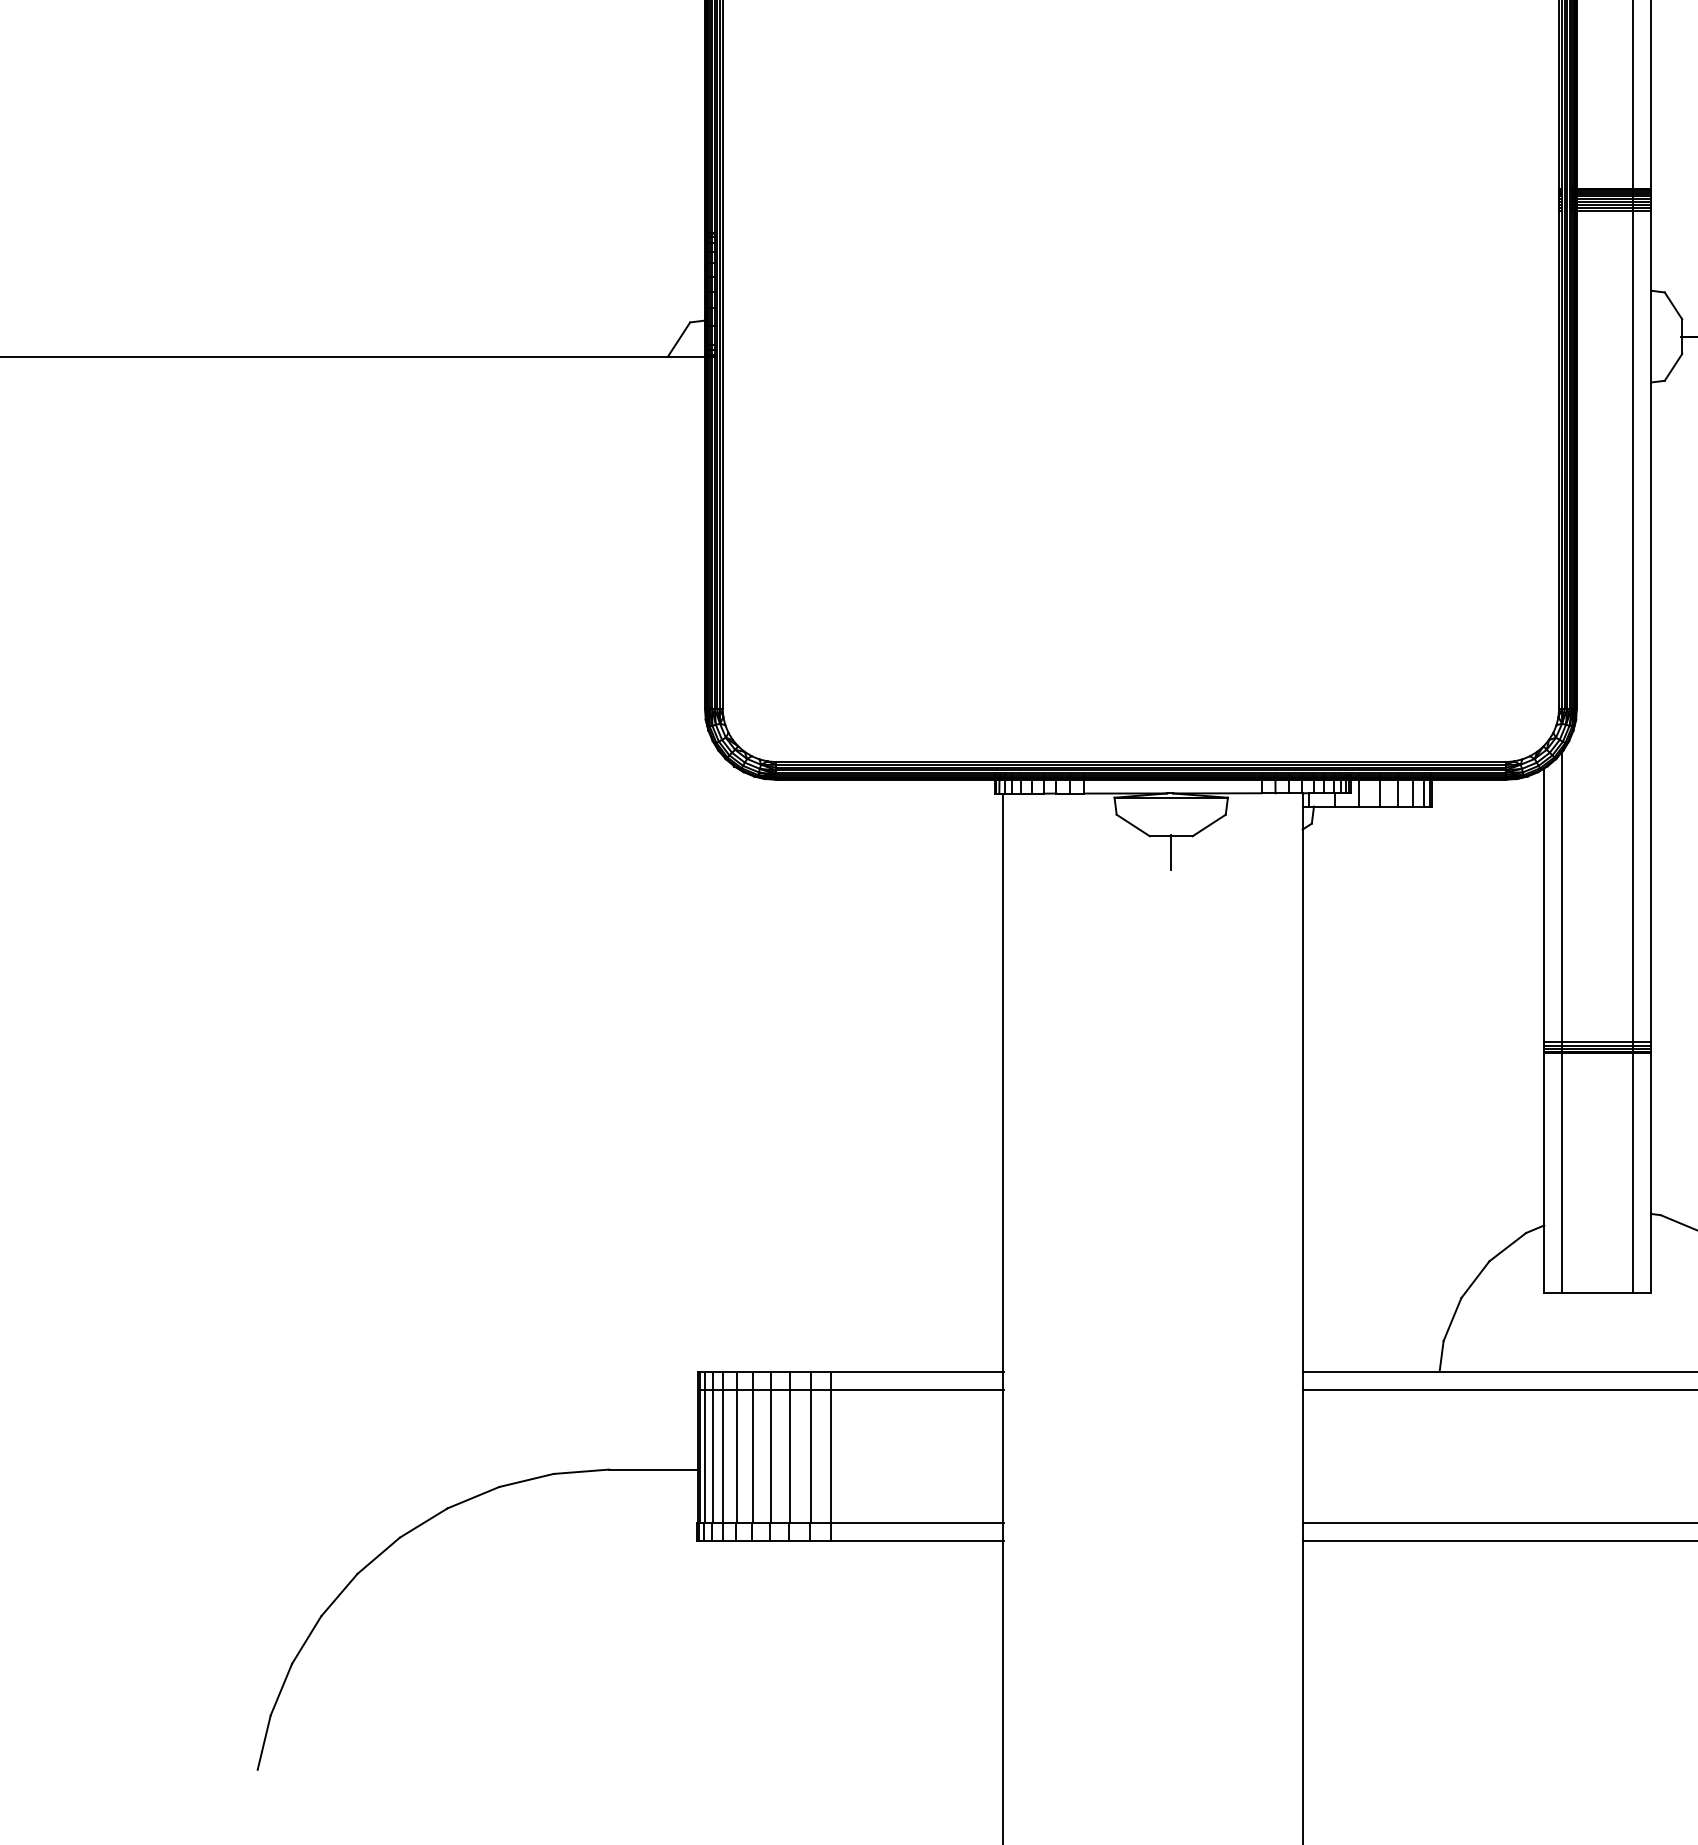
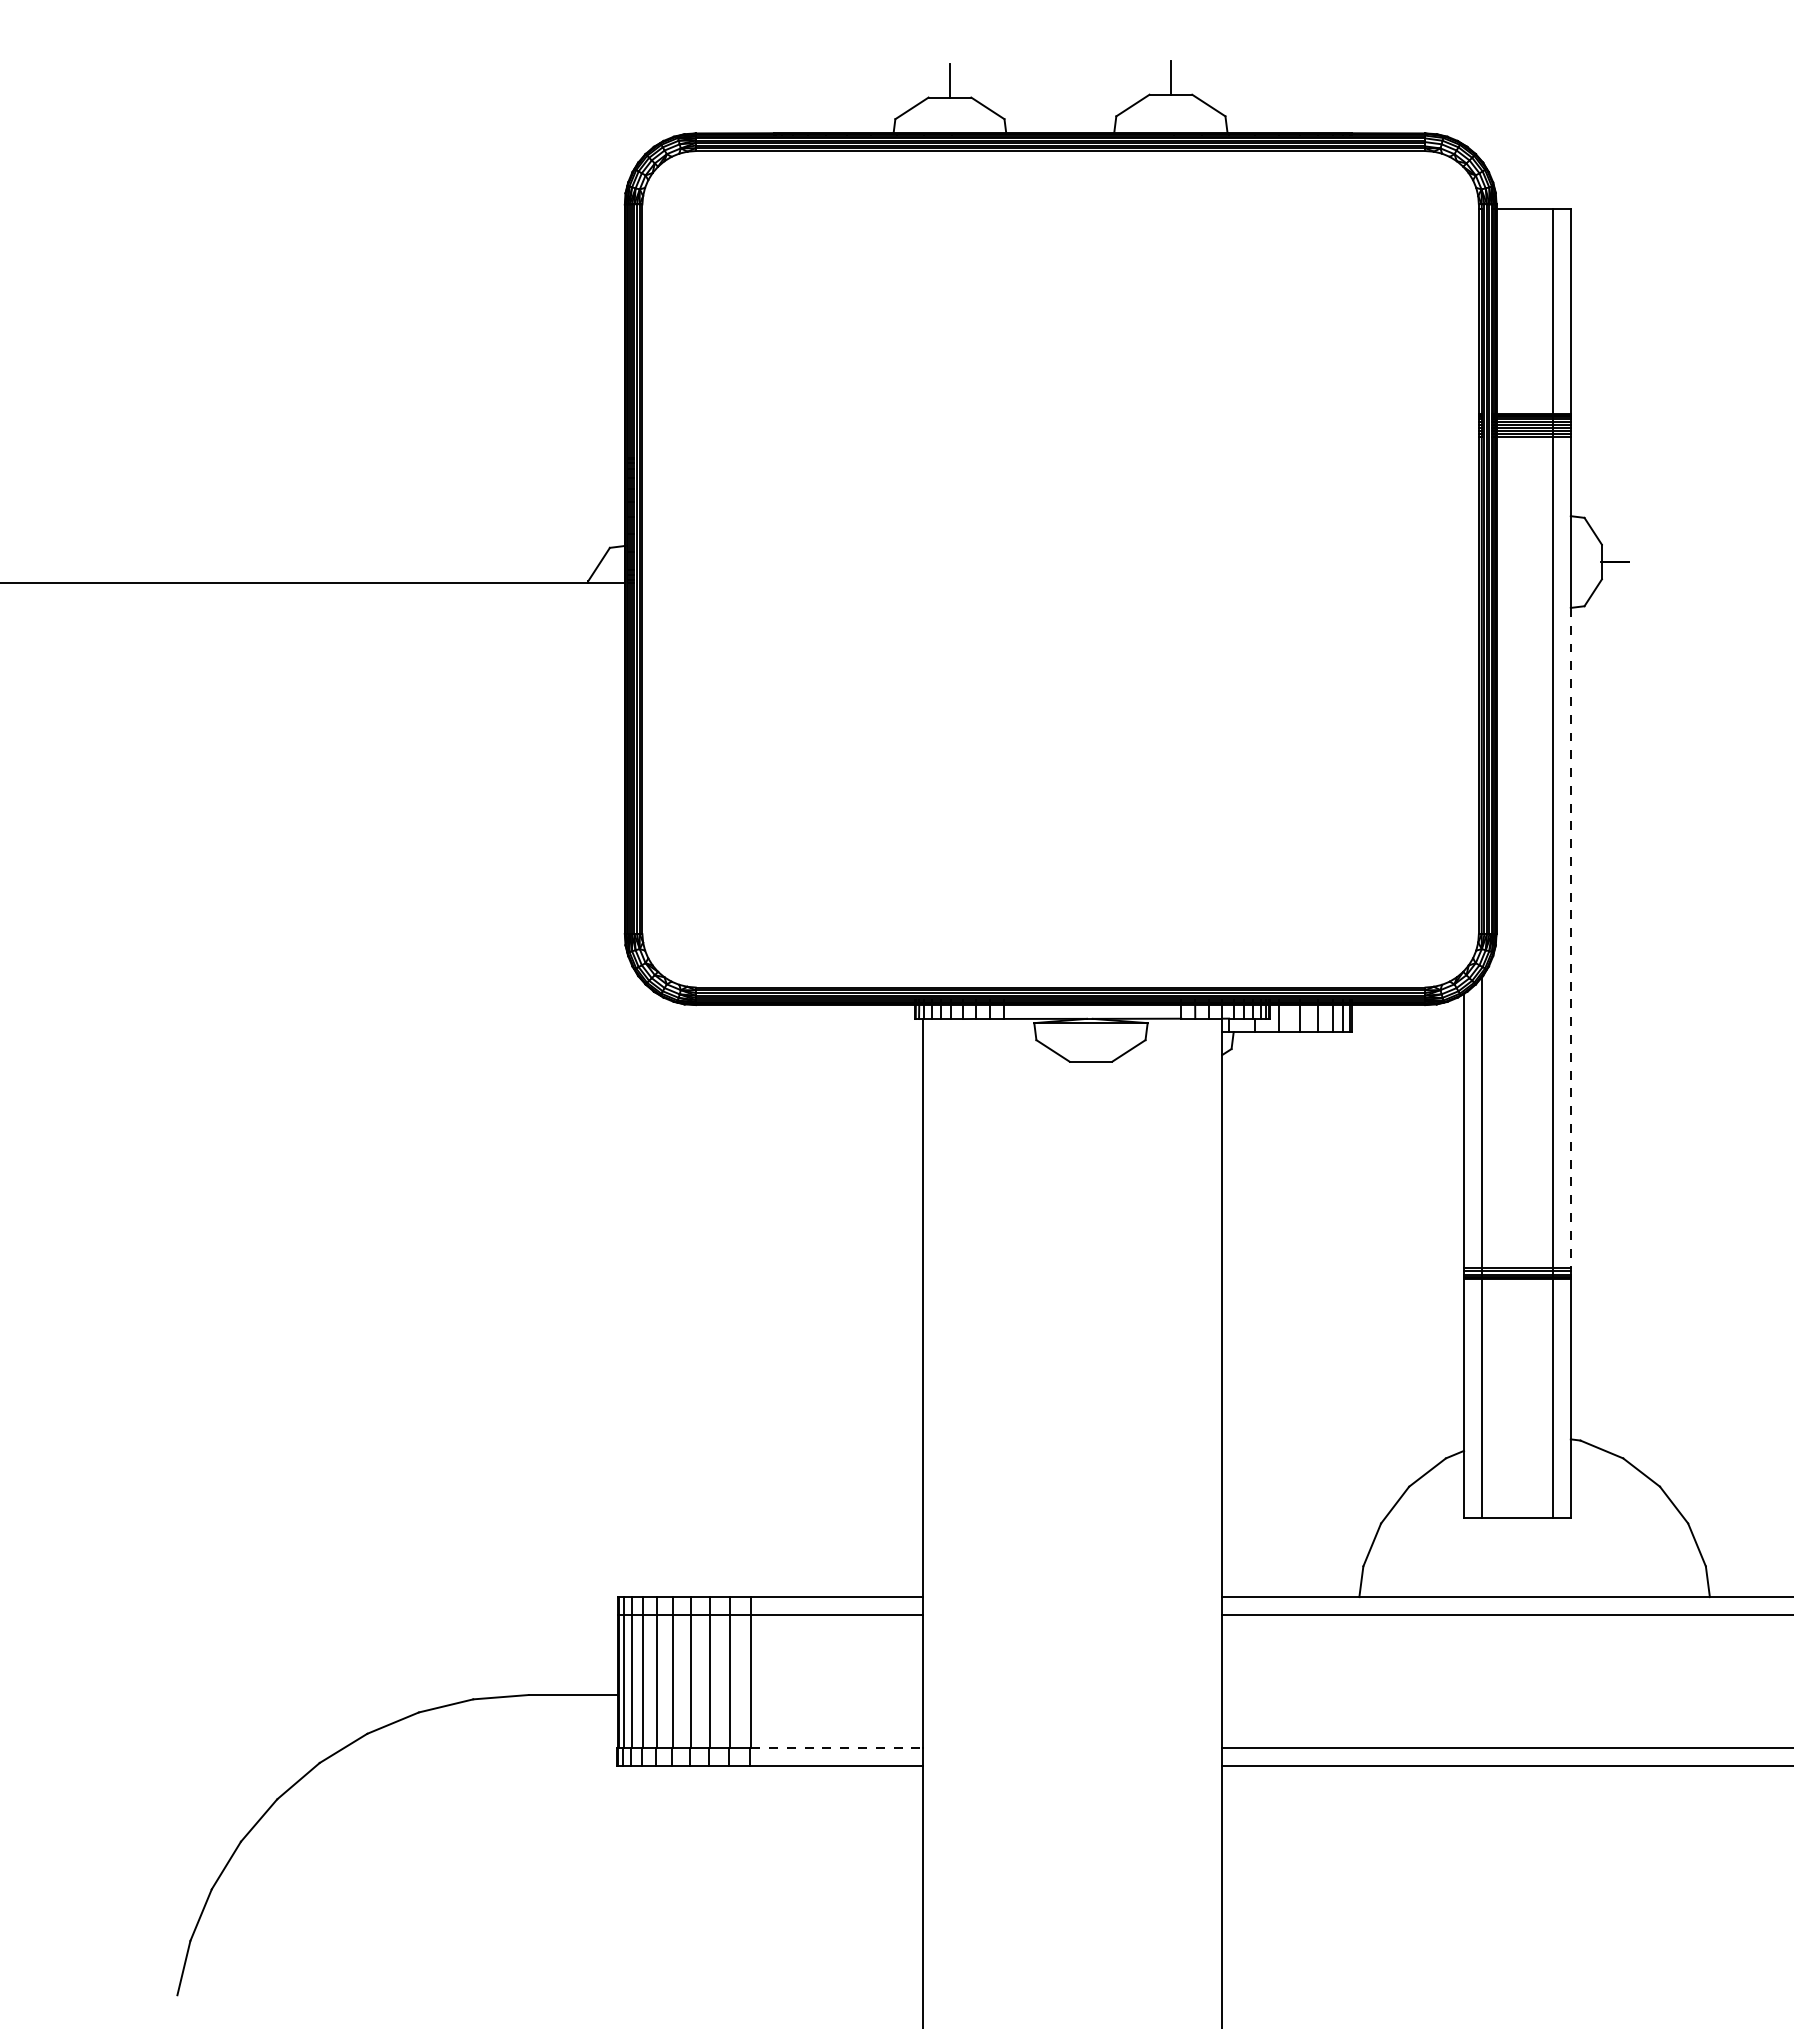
line: (1650, 712) -> (1570, 937), solid -> dashed
line: (1170, 852) -> (1090, 1077), removed
line: (917, 1523) -> (837, 1748), solid -> dashed

